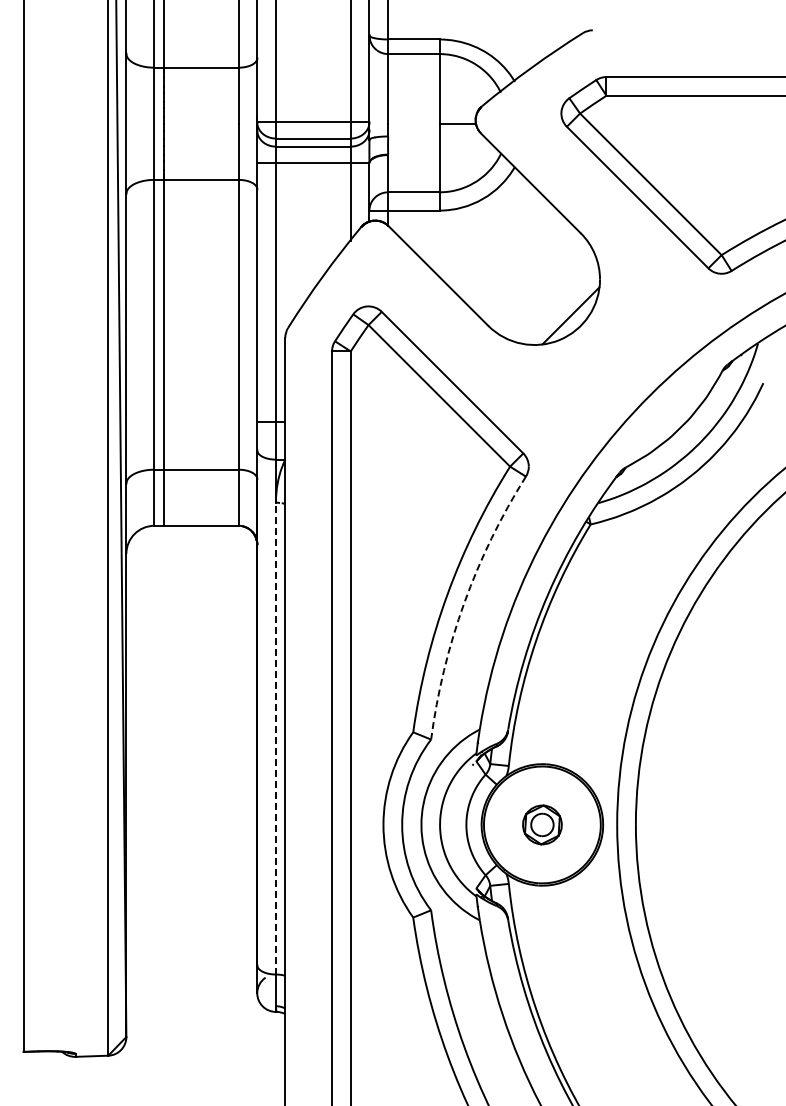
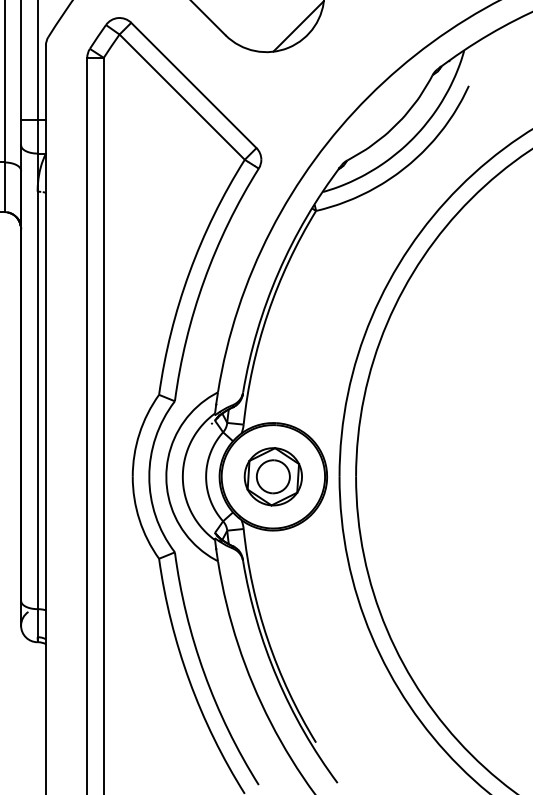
arc: (464, 602) -> (204, 279), dashed -> solid
line: (275, 738) -> (37, 400), dashed -> solid
part: (542, 824) -> (273, 476), size x1.67

